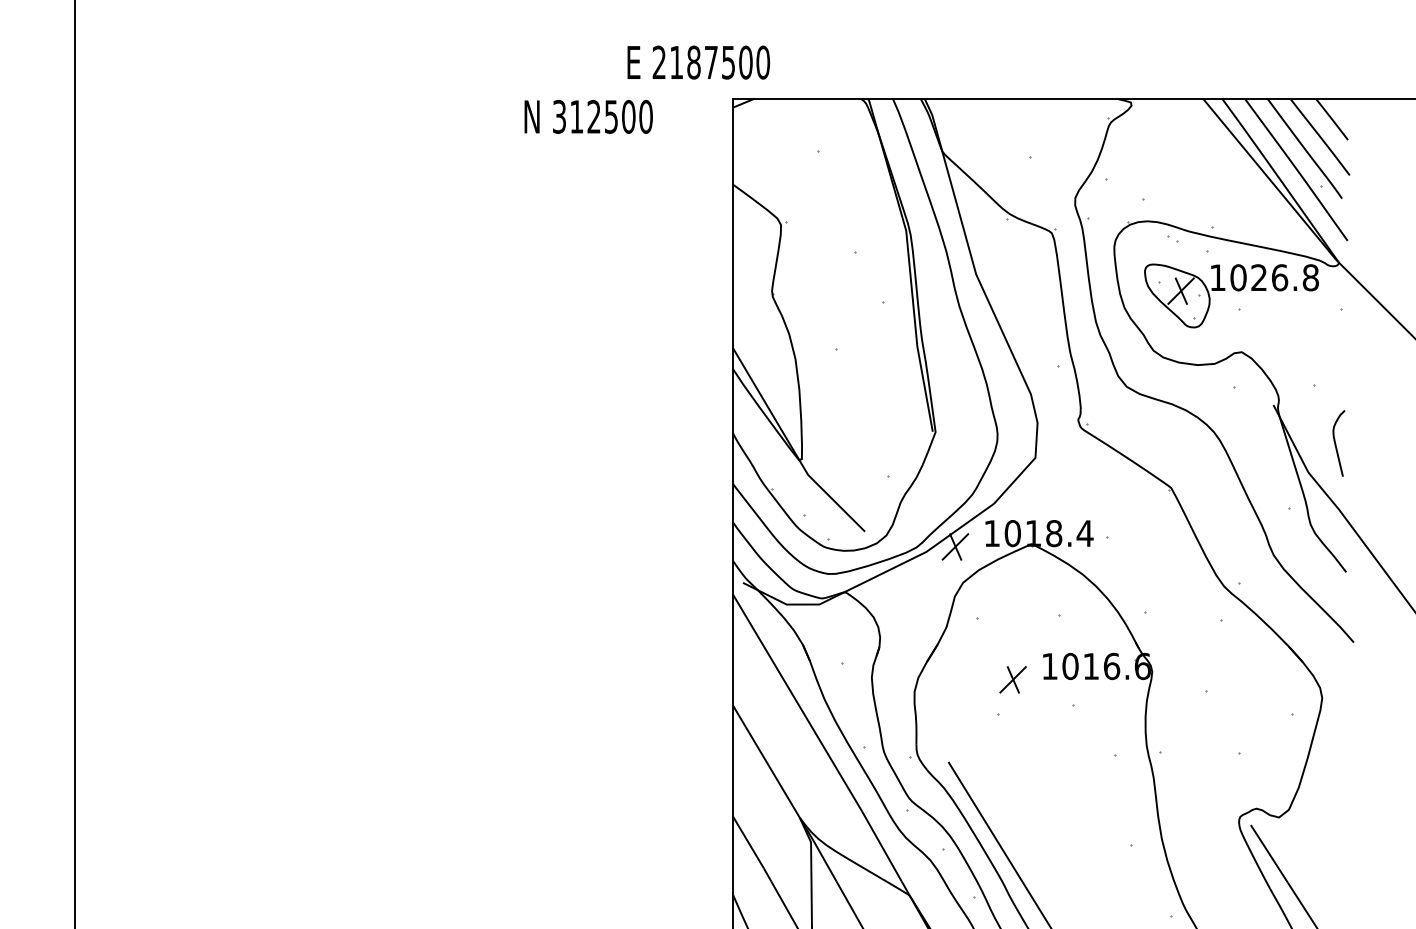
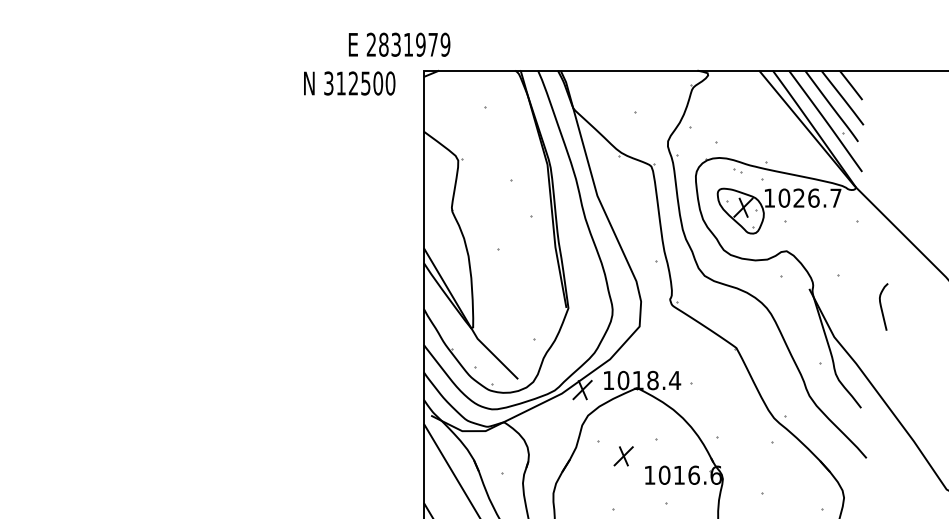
text: (720, 62) -> (415, 44), 2187500 -> 2831979
text: (588, 116) -> (349, 83), moved
text: (1310, 277) -> (835, 197), 1026.8 -> 1026.7
curve: (1336, 443) -> (882, 307), moved
part: (1012, 679) -> (623, 456), moved

